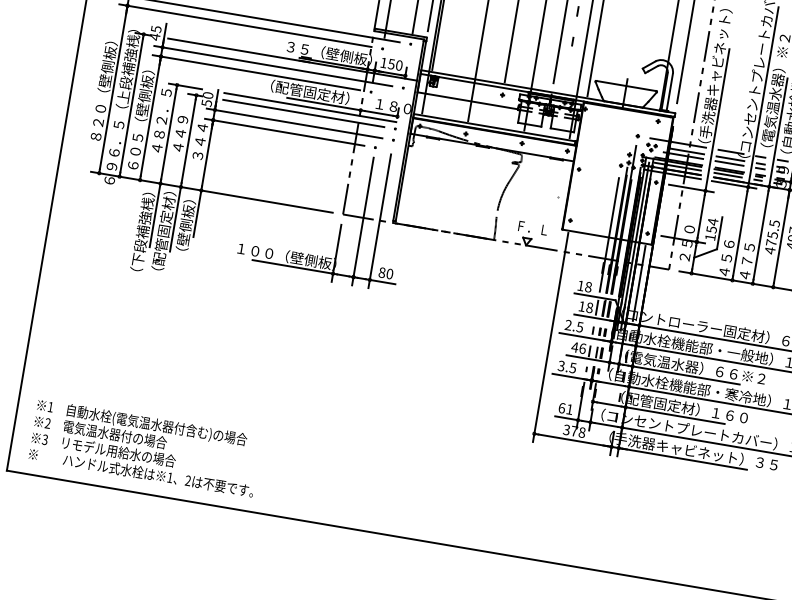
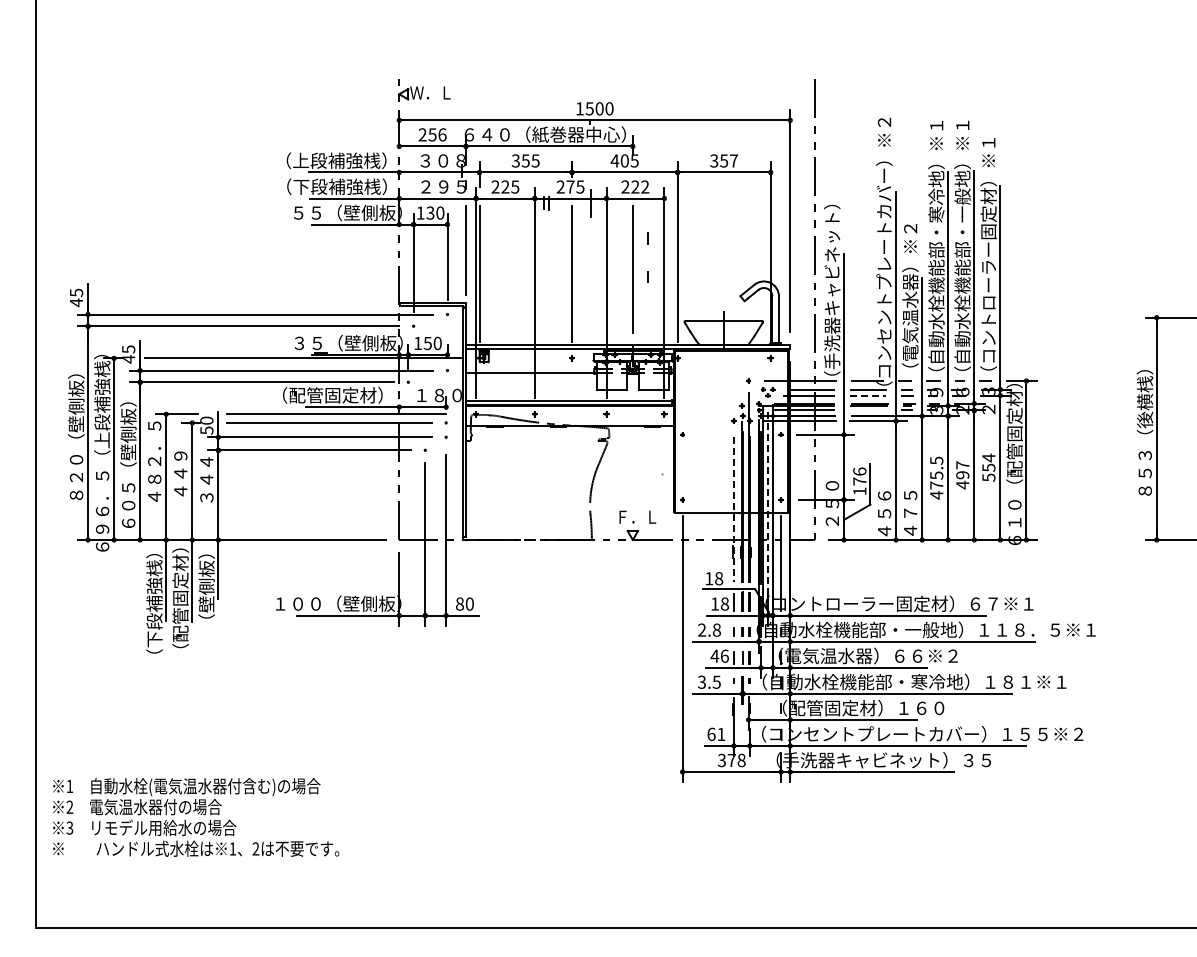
line: (729, 163) -> (868, 395), solid -> dashed
line: (727, 175) -> (868, 410), removed
text: (712, 225) -> (859, 476), 154 -> 176
line: (609, 234) -> (733, 509), solid -> dashed
line: (636, 236) -> (768, 505), solid -> dashed
text: (579, 326) -> (716, 629), 2.5 -> 2.8
text: (145, 448) -> (196, 817), moved

